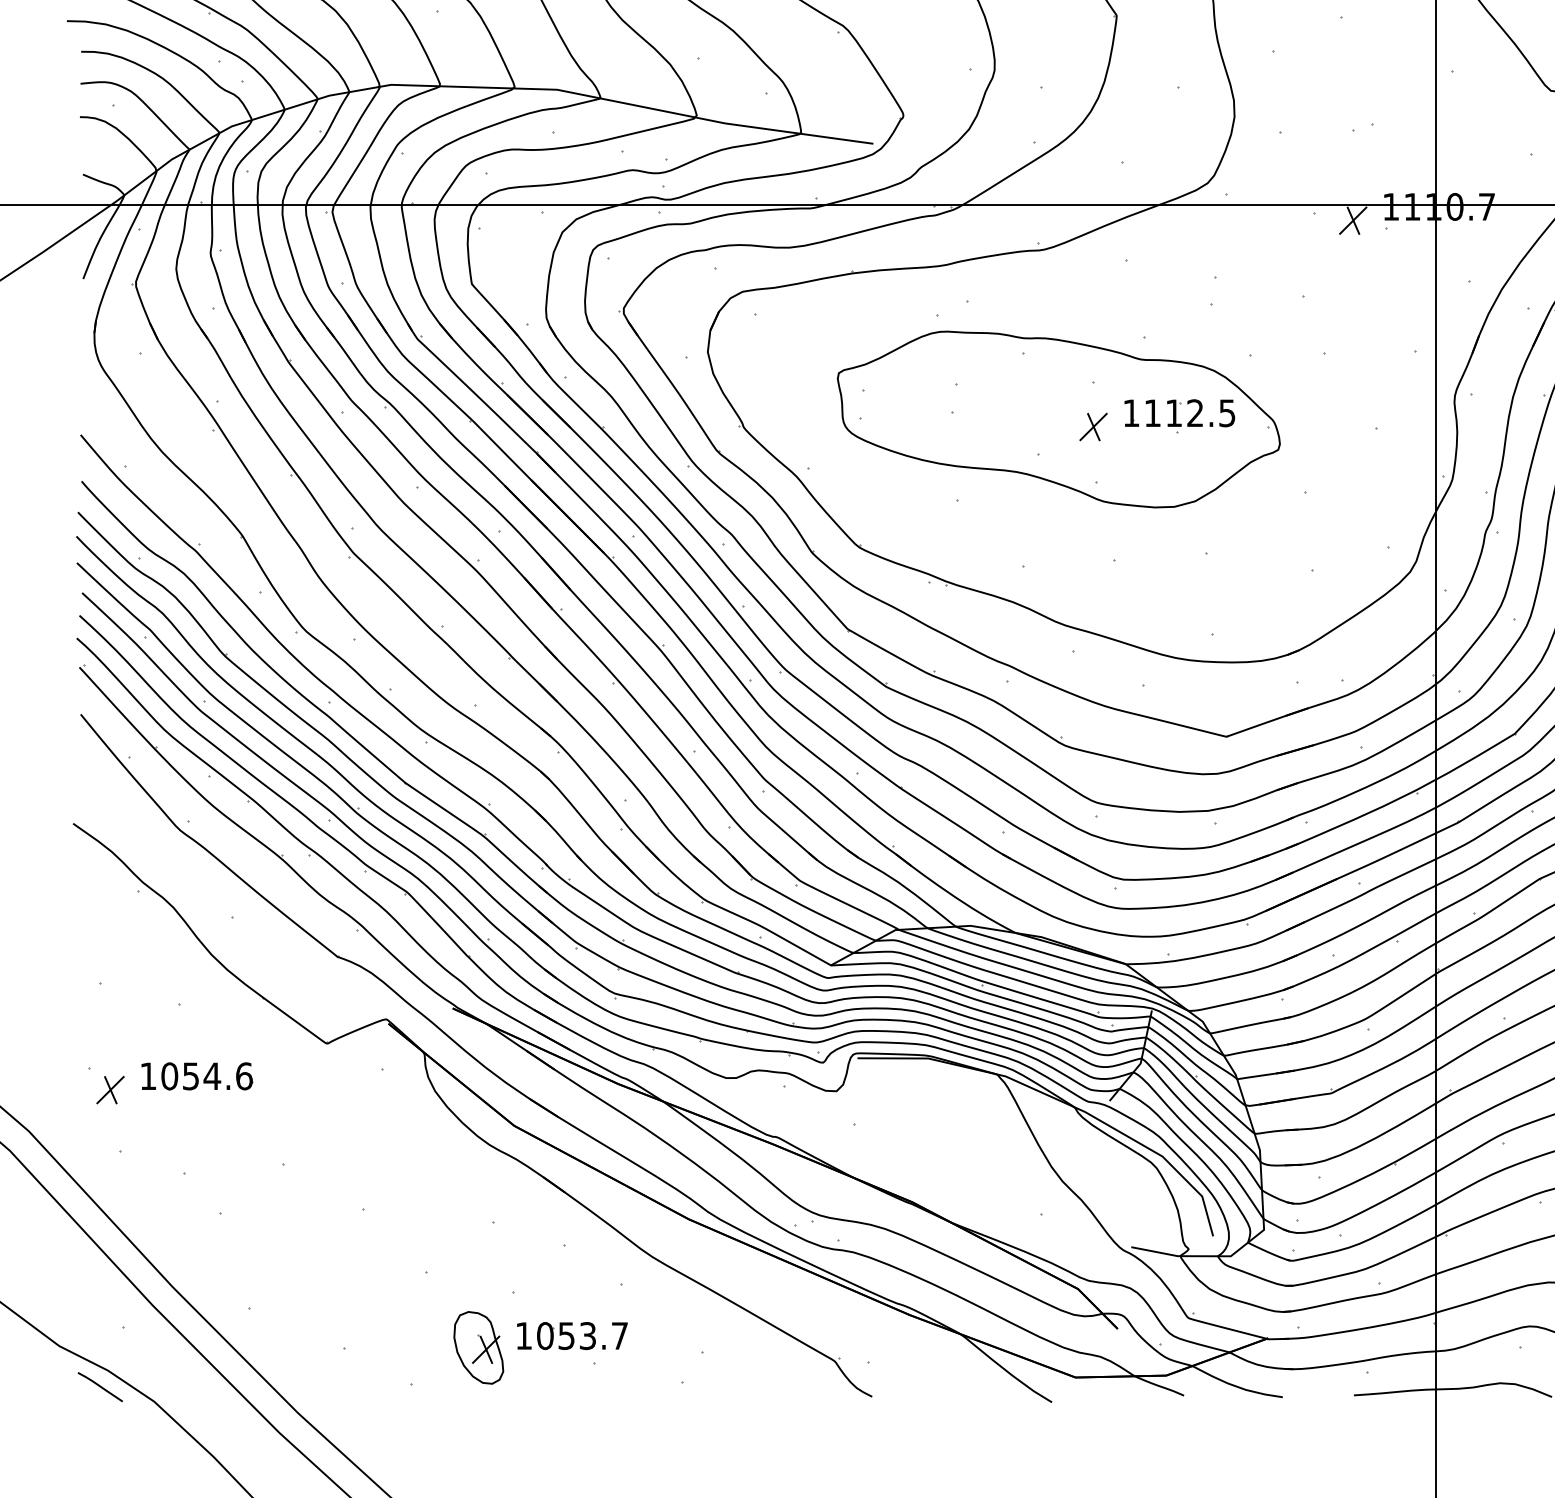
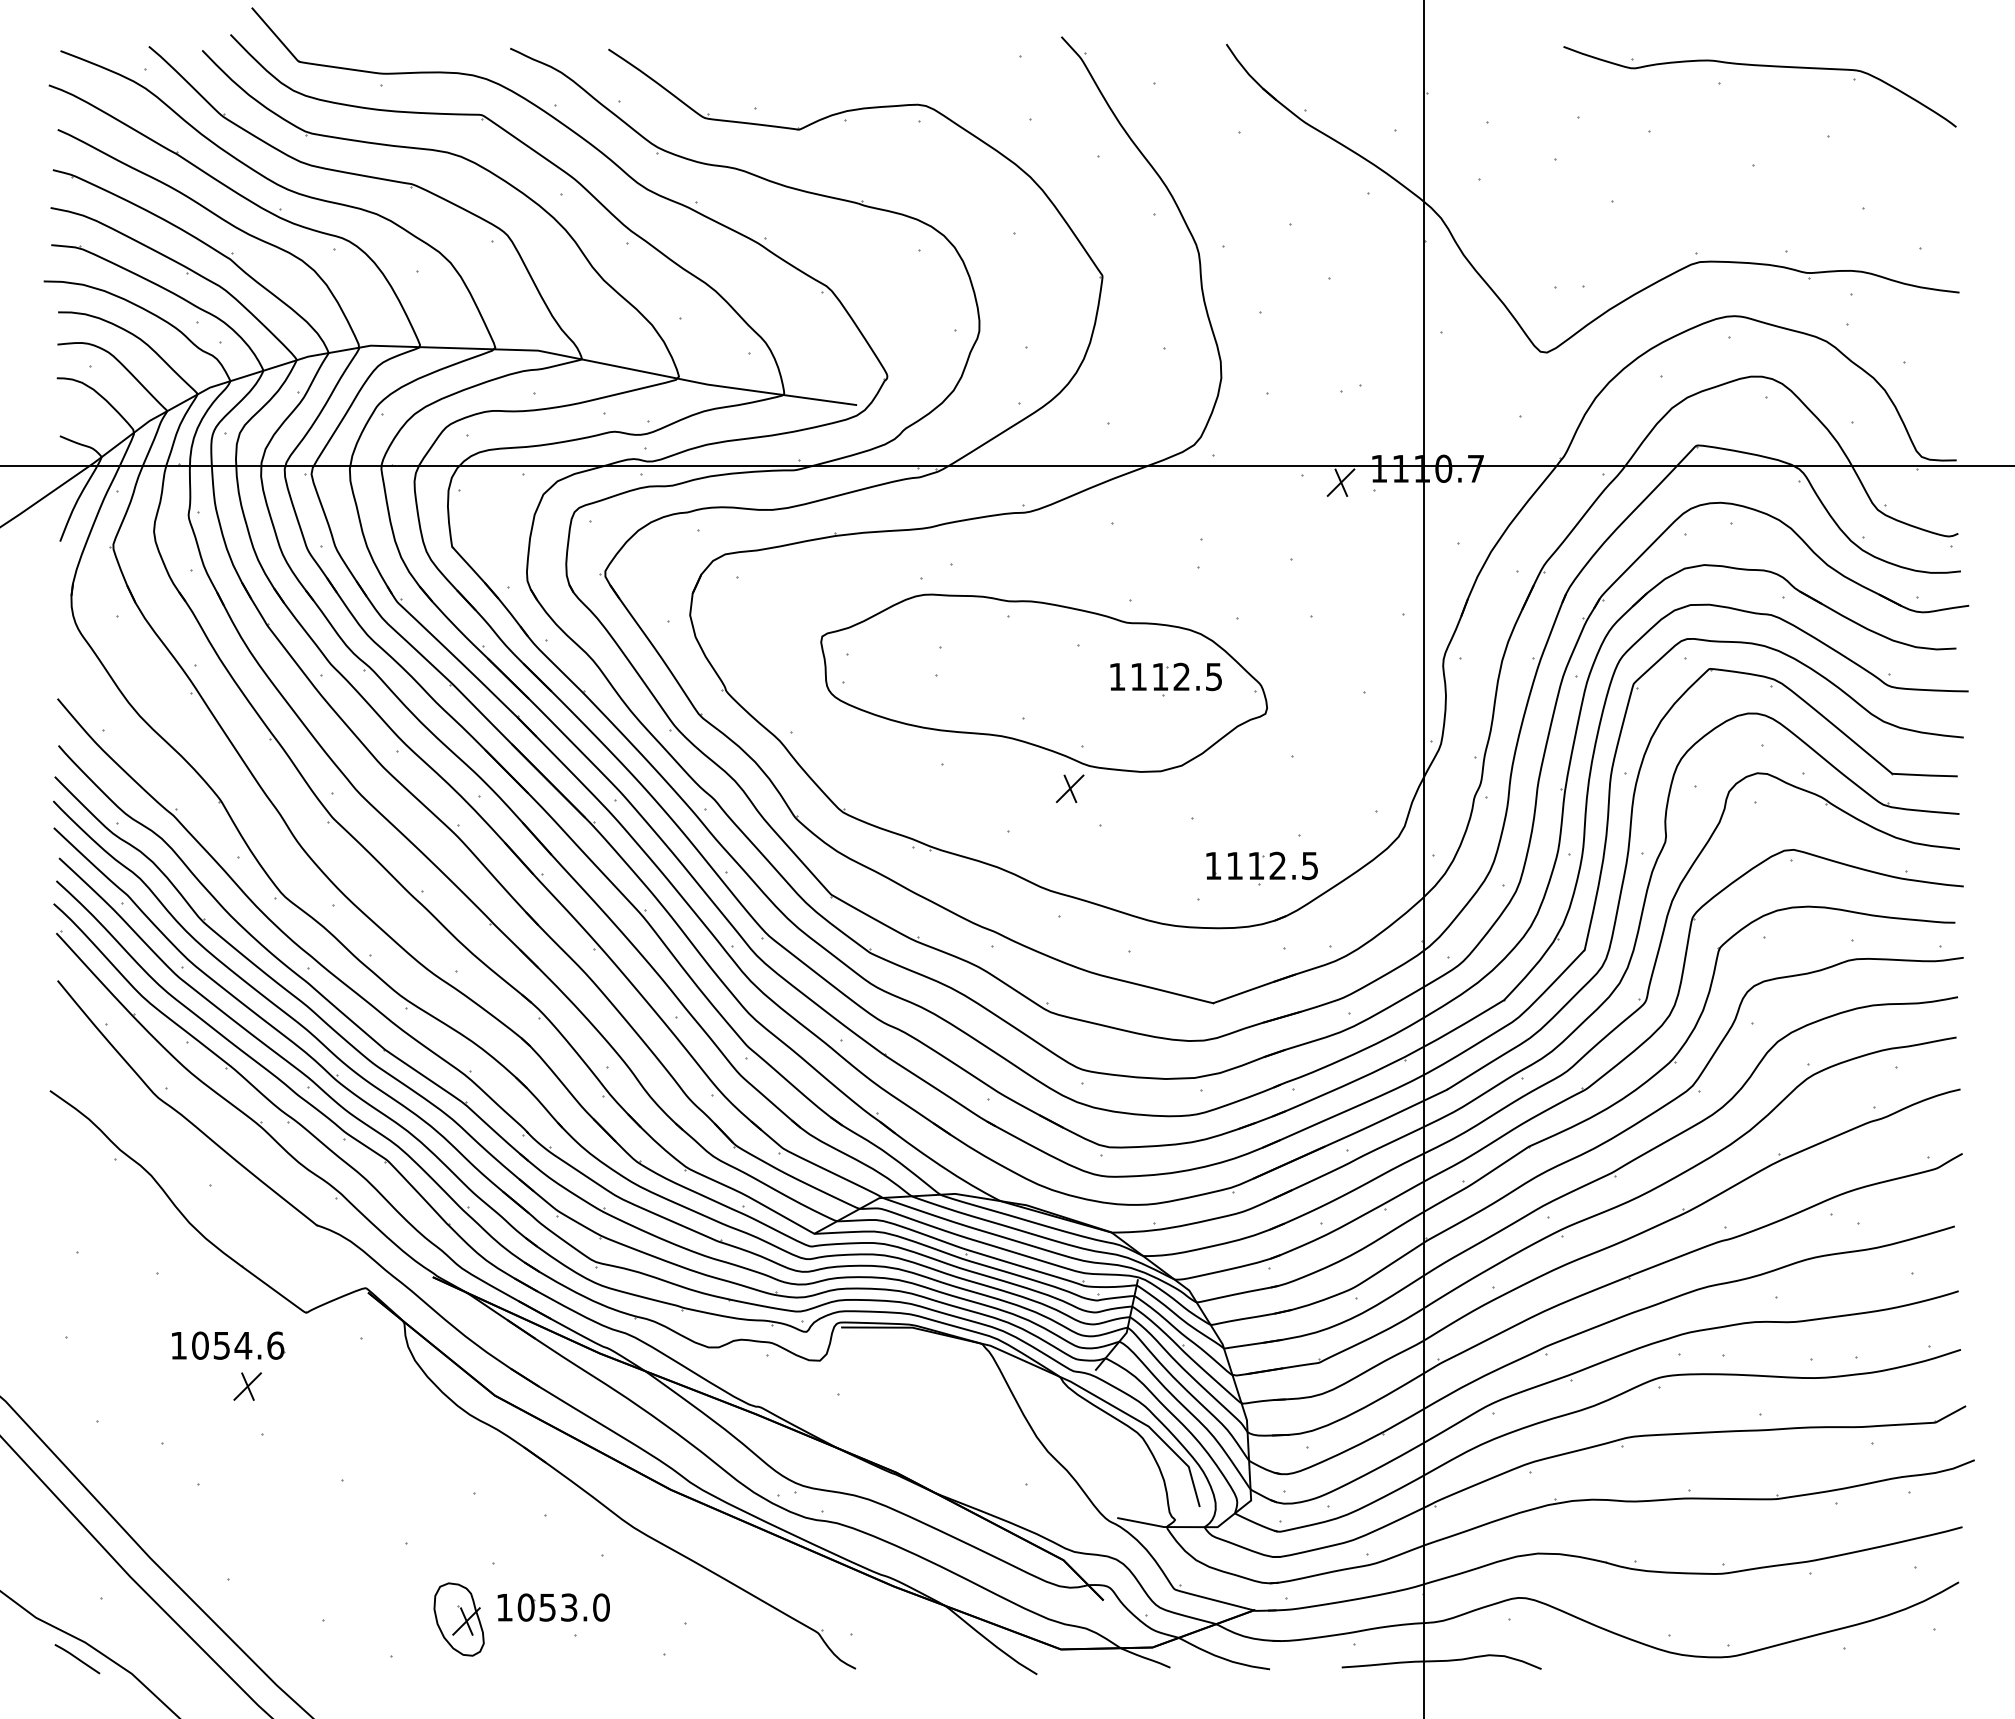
part: (1093, 426) -> (1070, 788), moved
part: (1274, 603) -> (1261, 868), added
part: (197, 1076) -> (228, 1345), moved
part: (110, 1090) -> (247, 1386), moved
text: (619, 1335) -> (601, 1607), 1053.7 -> 1053.0

